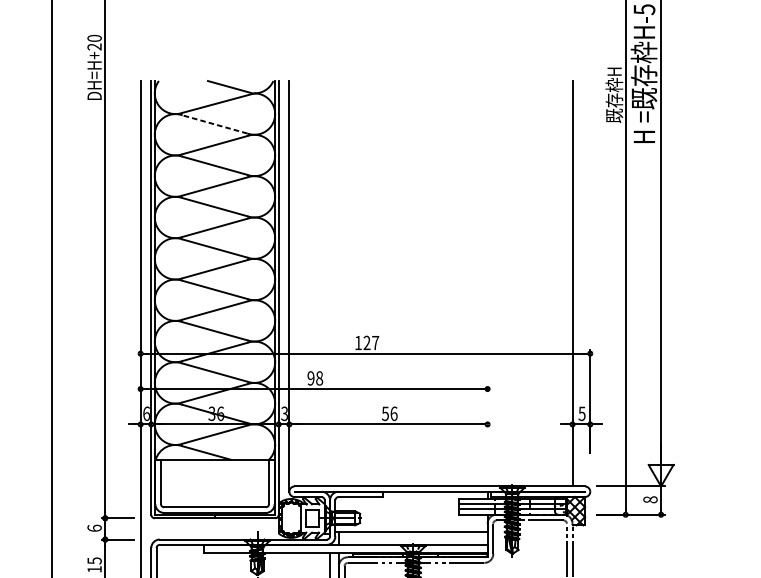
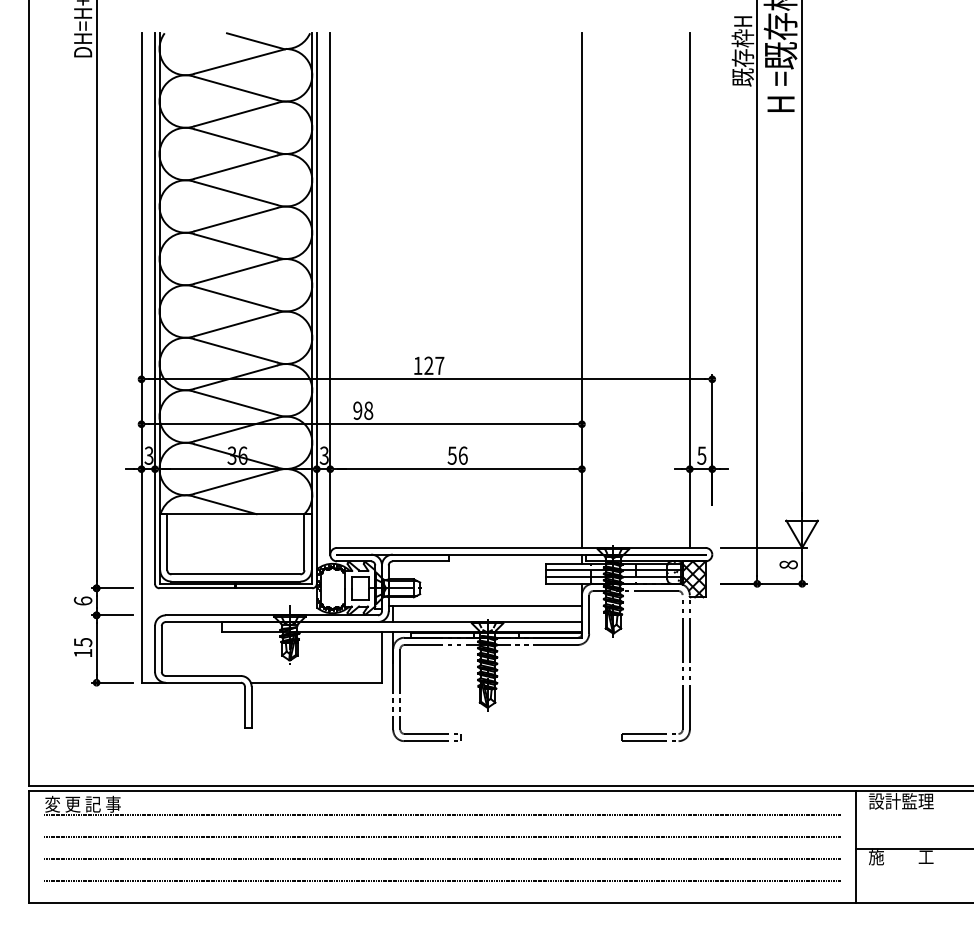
line: (214, 124) -> (235, 88), dashed -> solid
line: (487, 283) -> (581, 290), added
text: (146, 413) -> (148, 455), 6 -> 3

